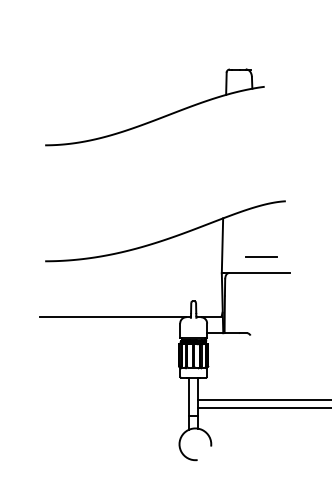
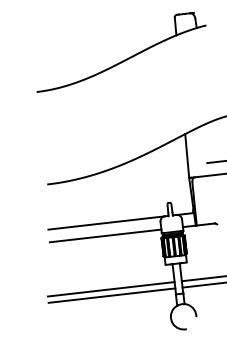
line: (110, 333) -> (105, 236), added
line: (109, 400) -> (111, 289), added
line: (109, 408) -> (111, 296), added

